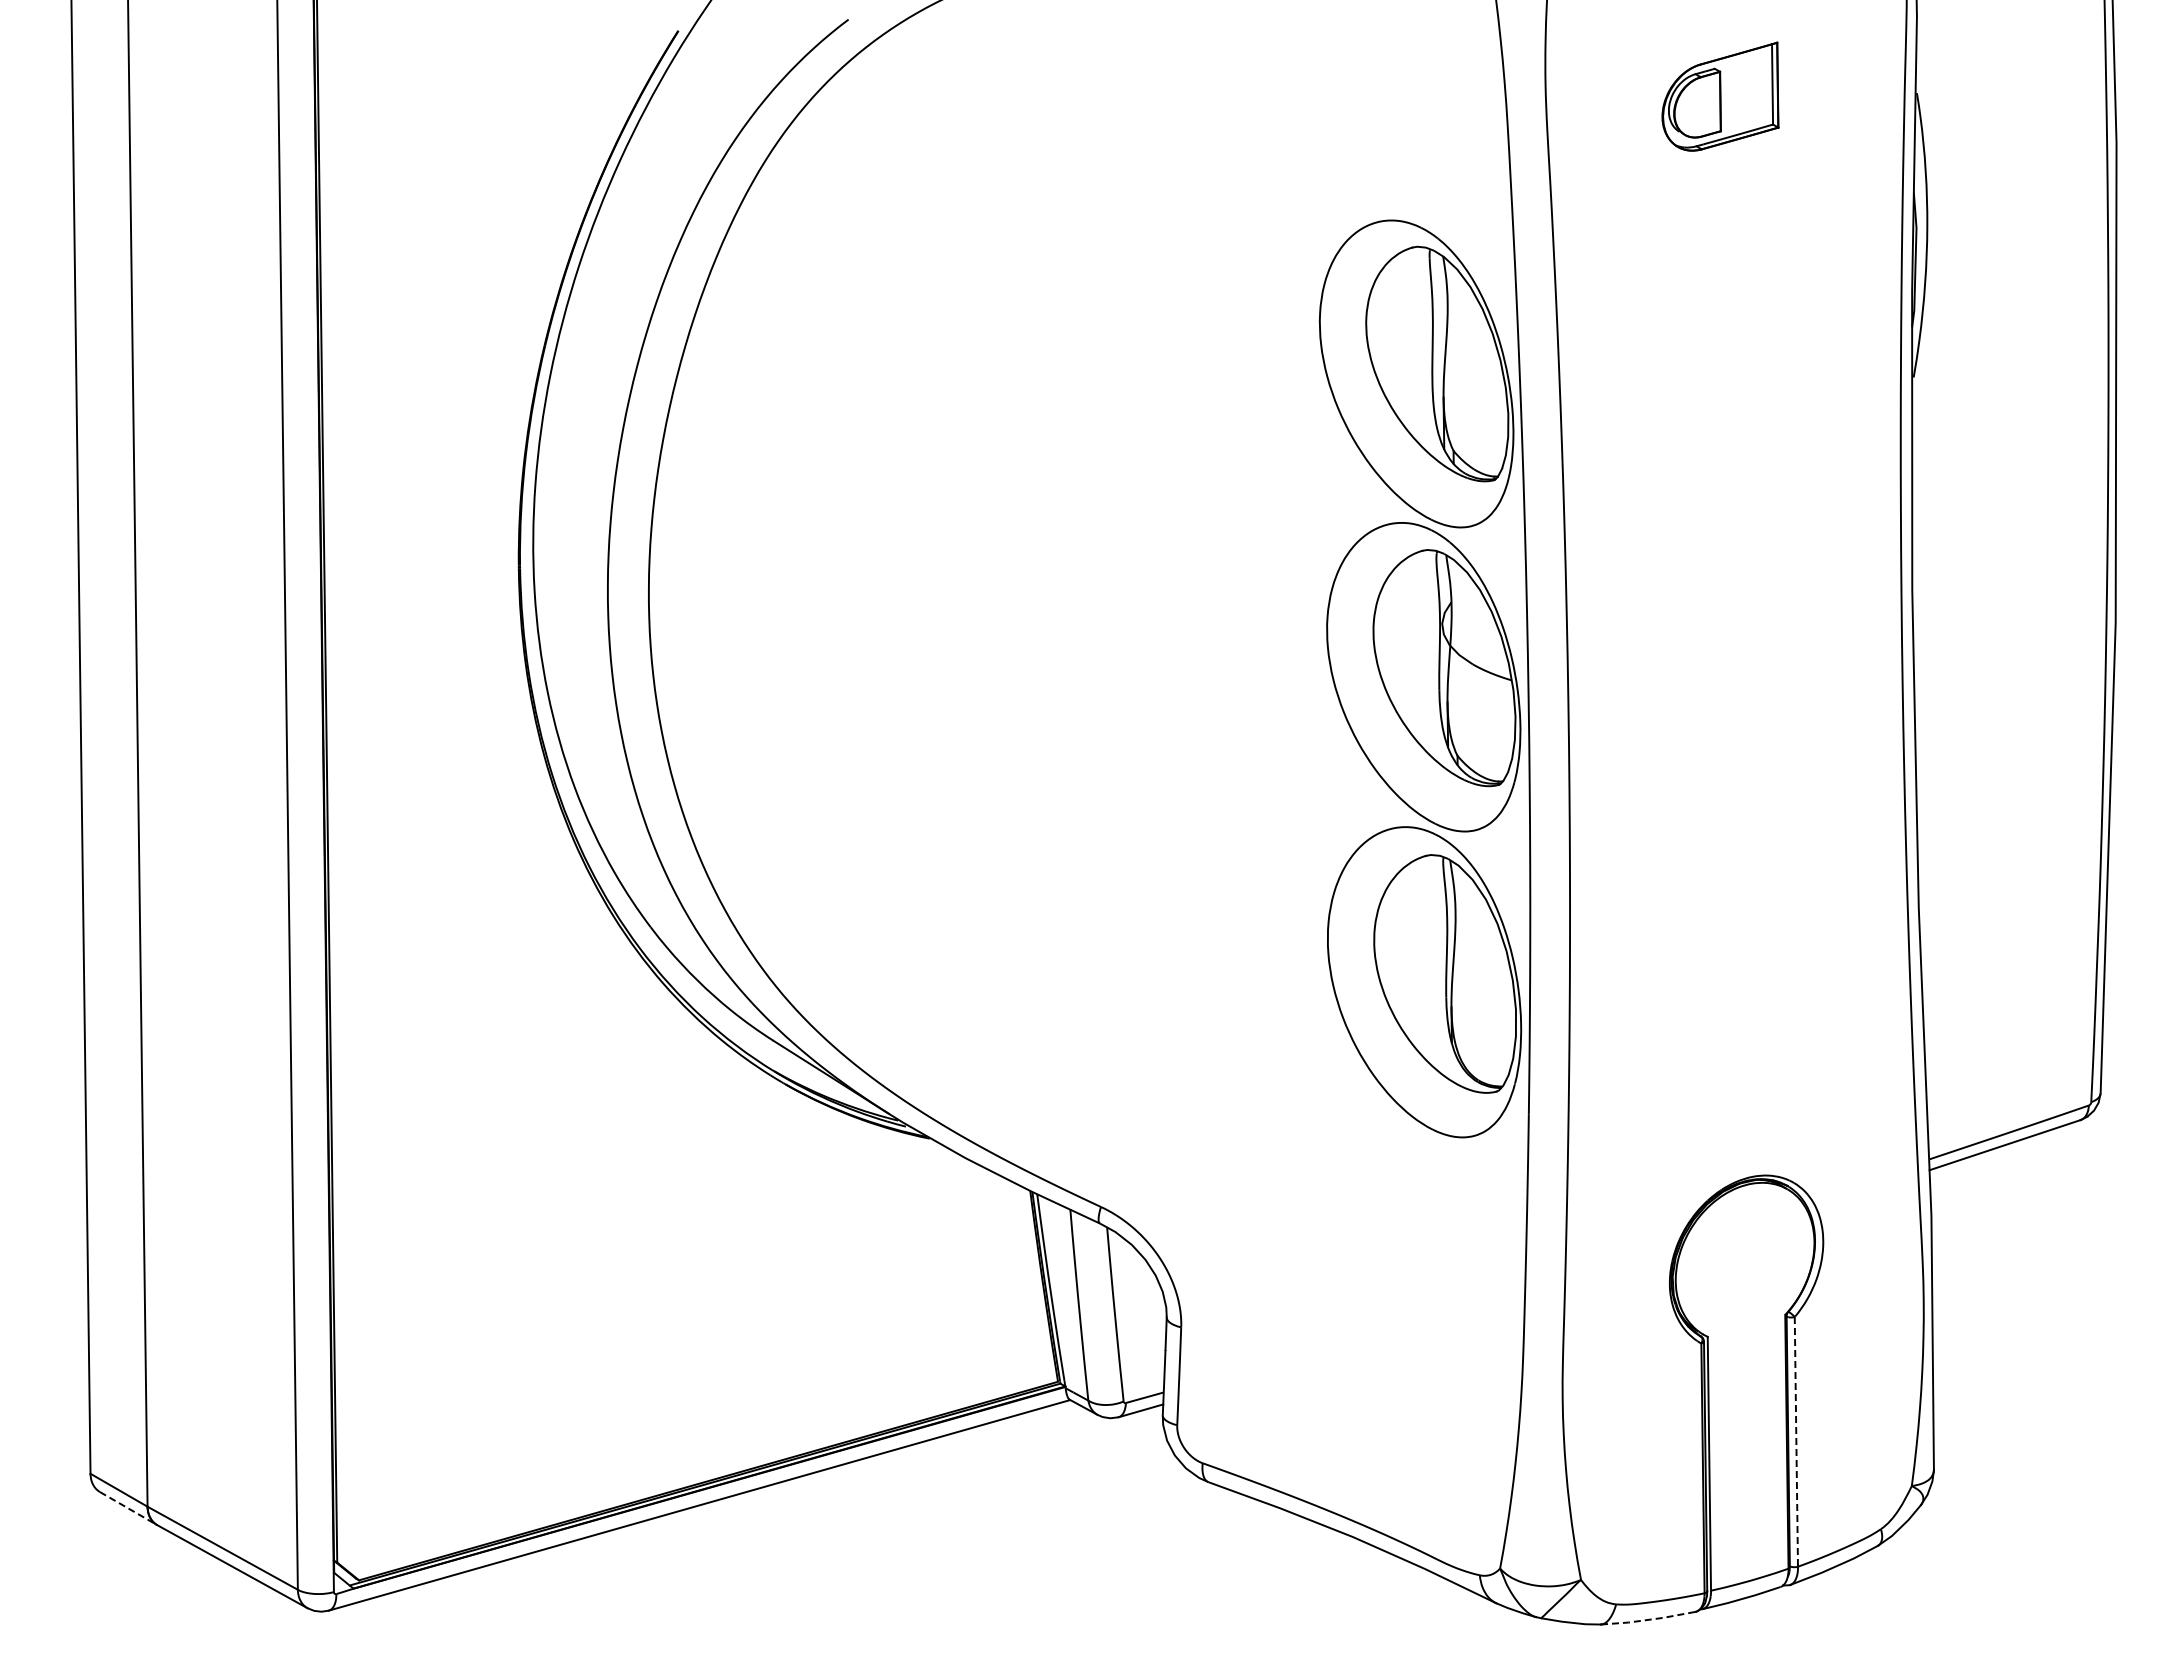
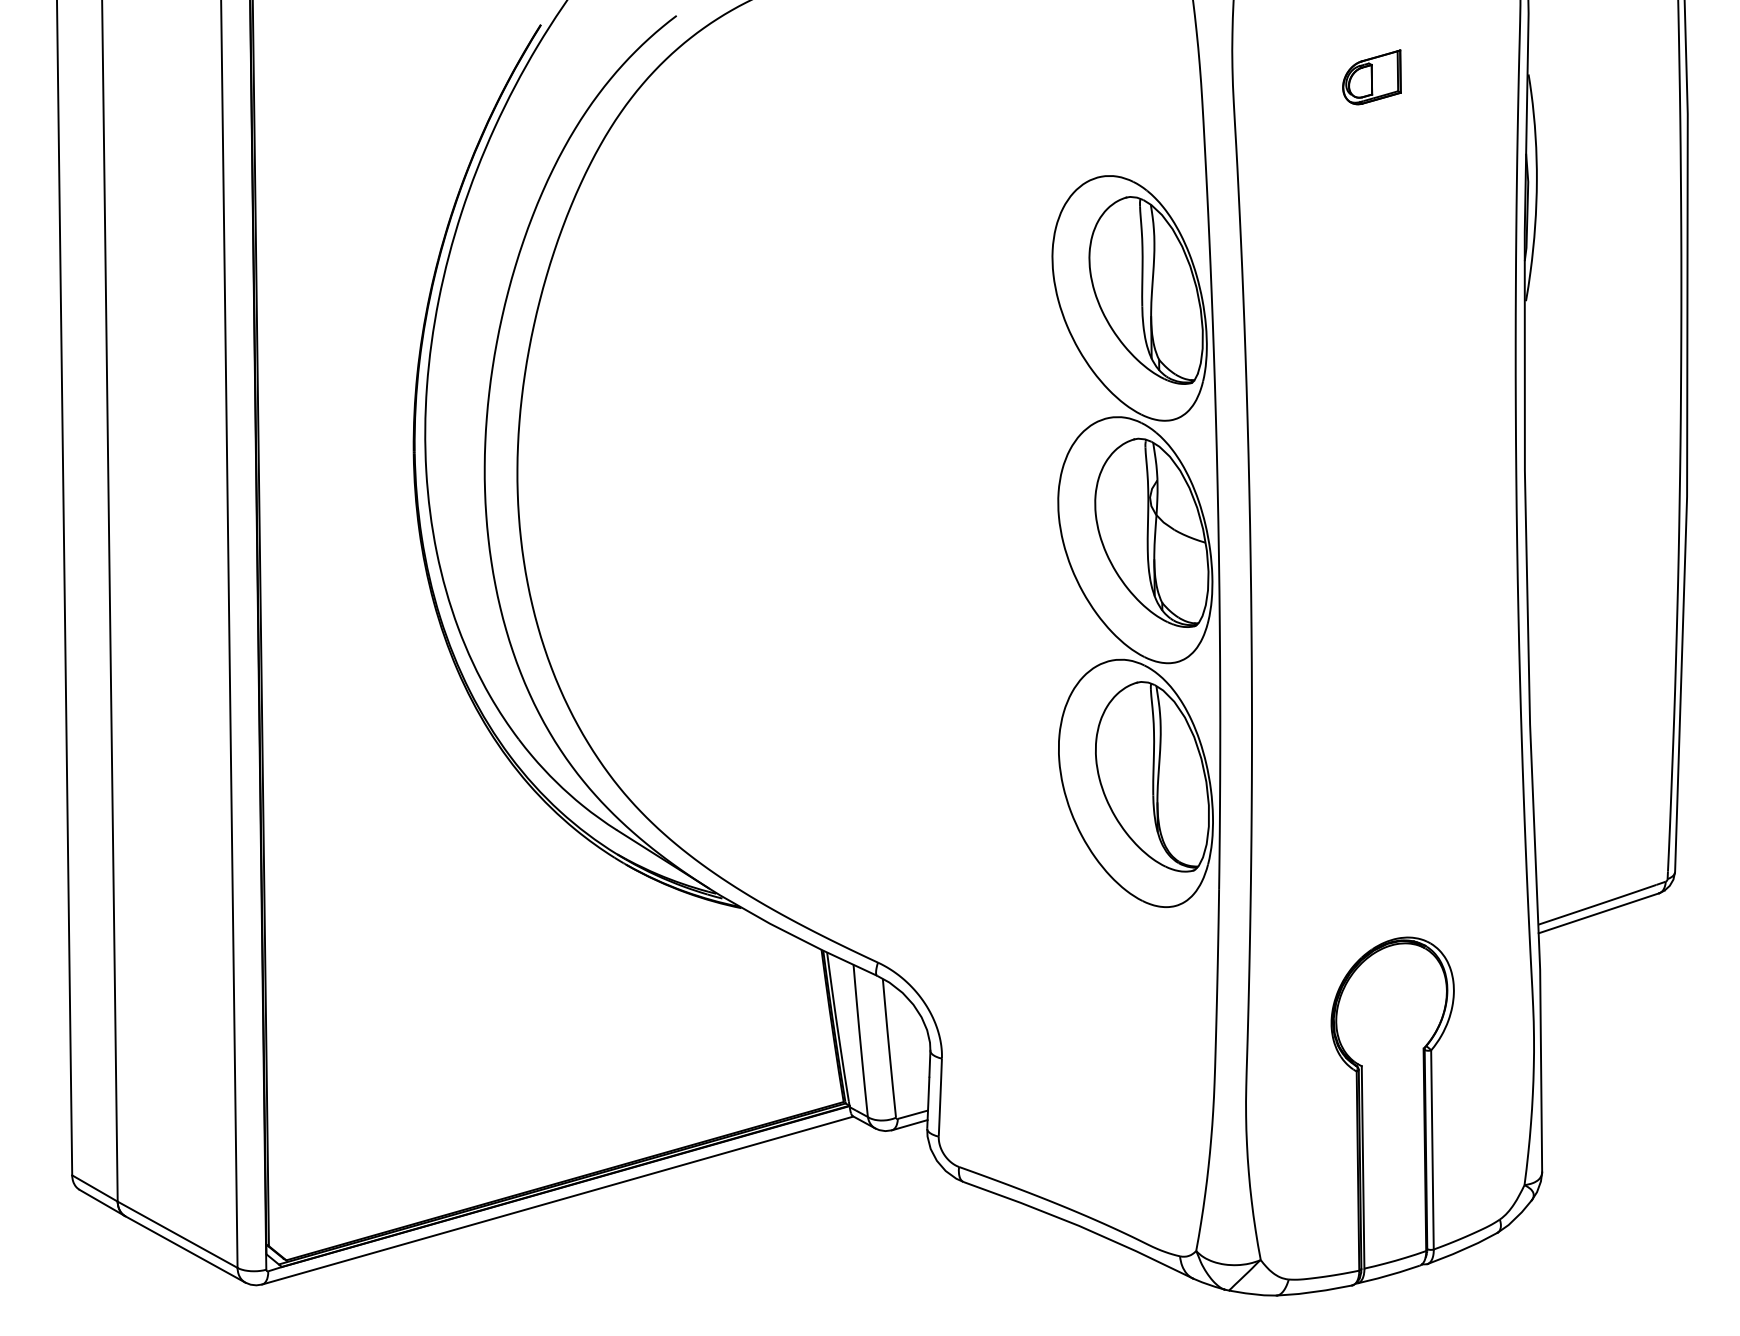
part: (1720, 96) -> (1371, 77), size x0.62
line: (1796, 1441) -> (1432, 1149), dashed -> solid
line: (128, 1508) -> (102, 1203), dashed -> solid
line: (1649, 1619) -> (1315, 1291), dashed -> solid

